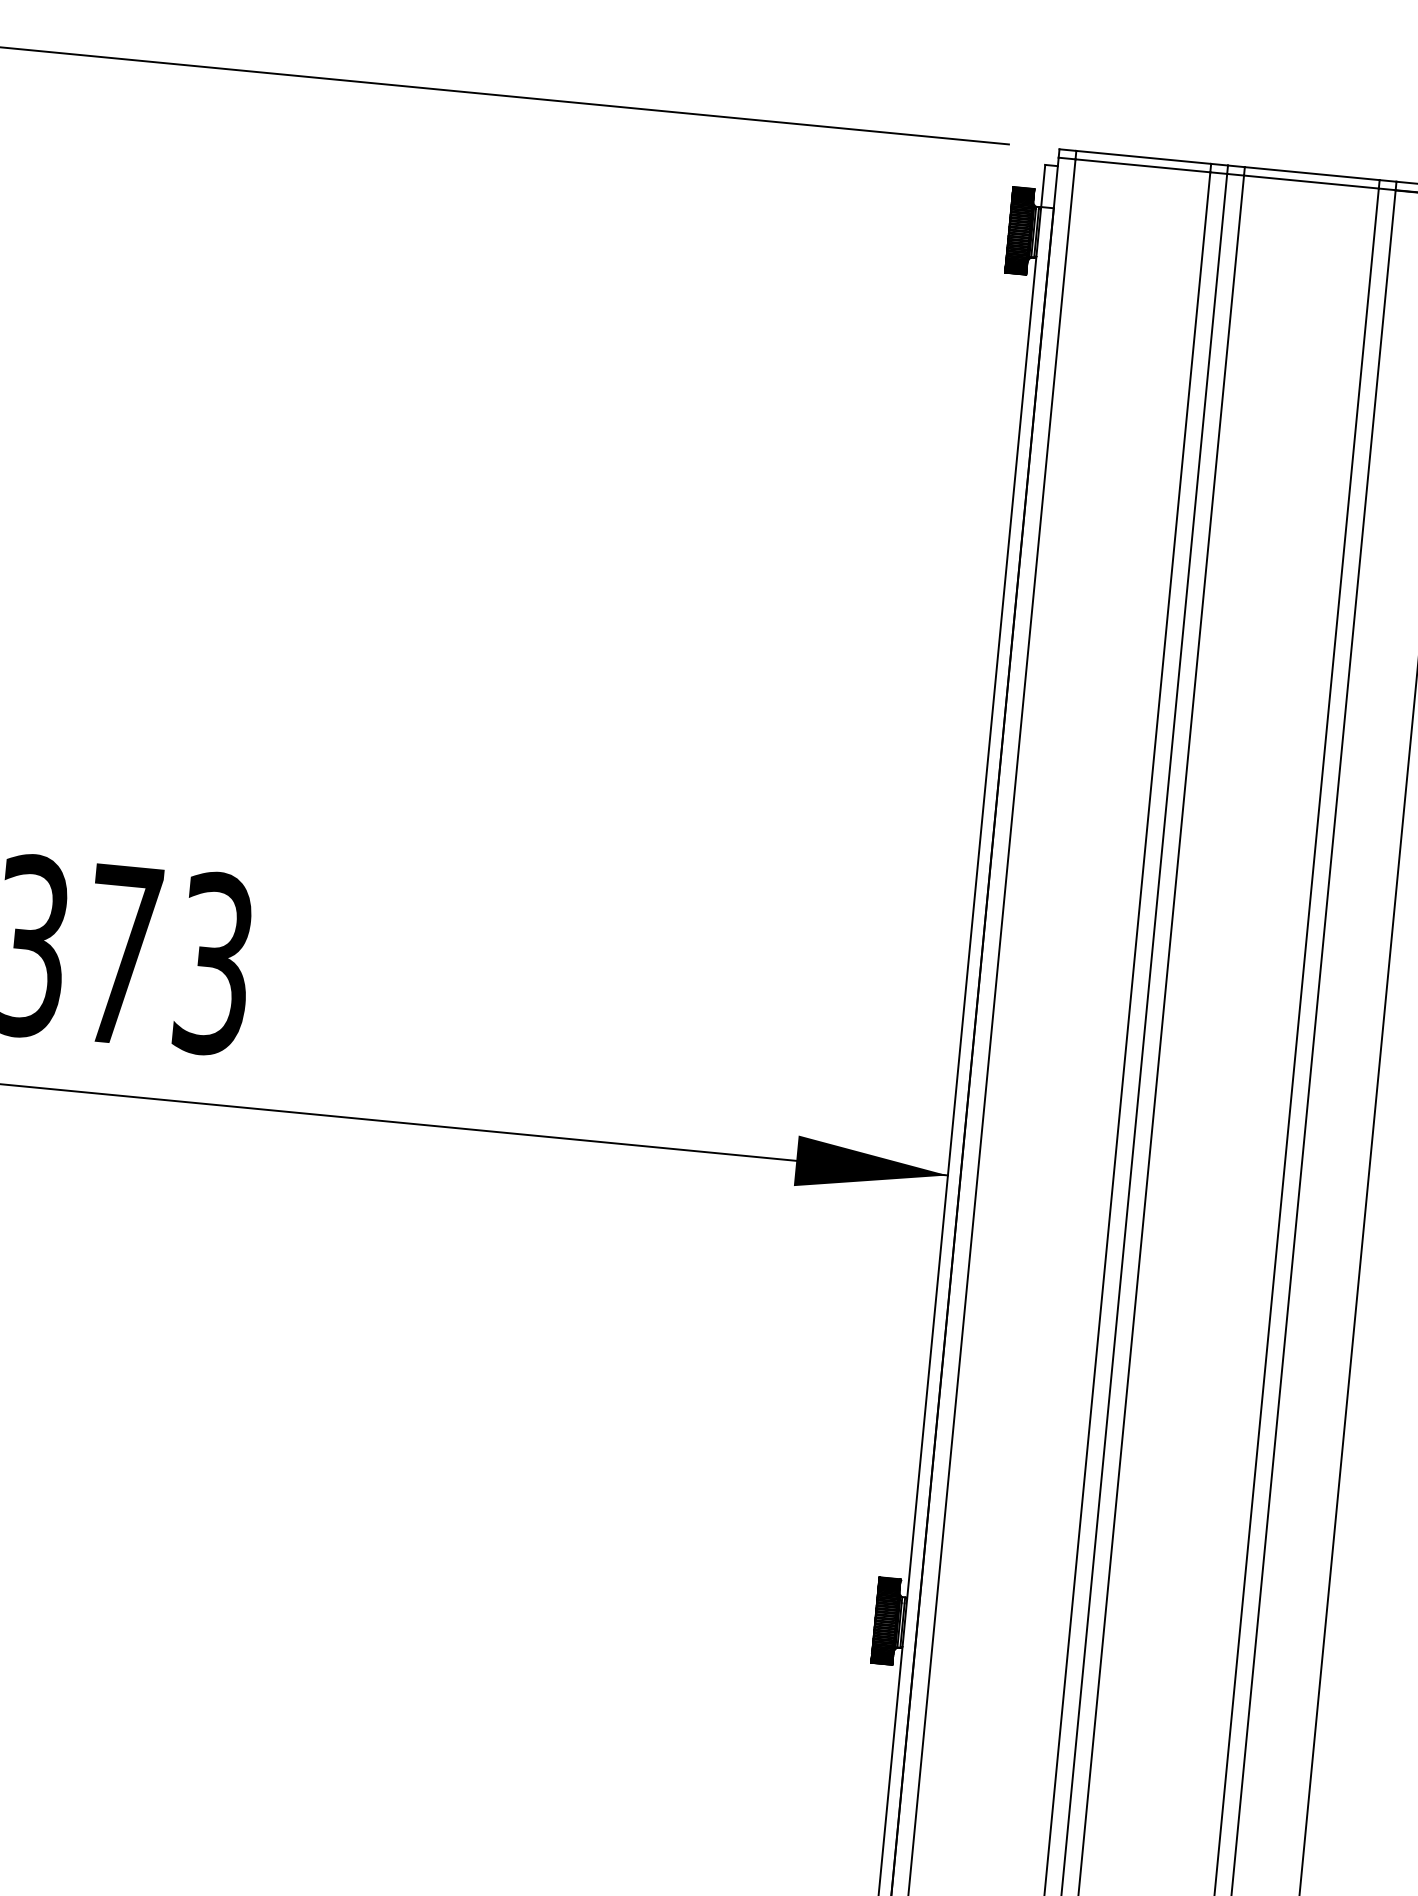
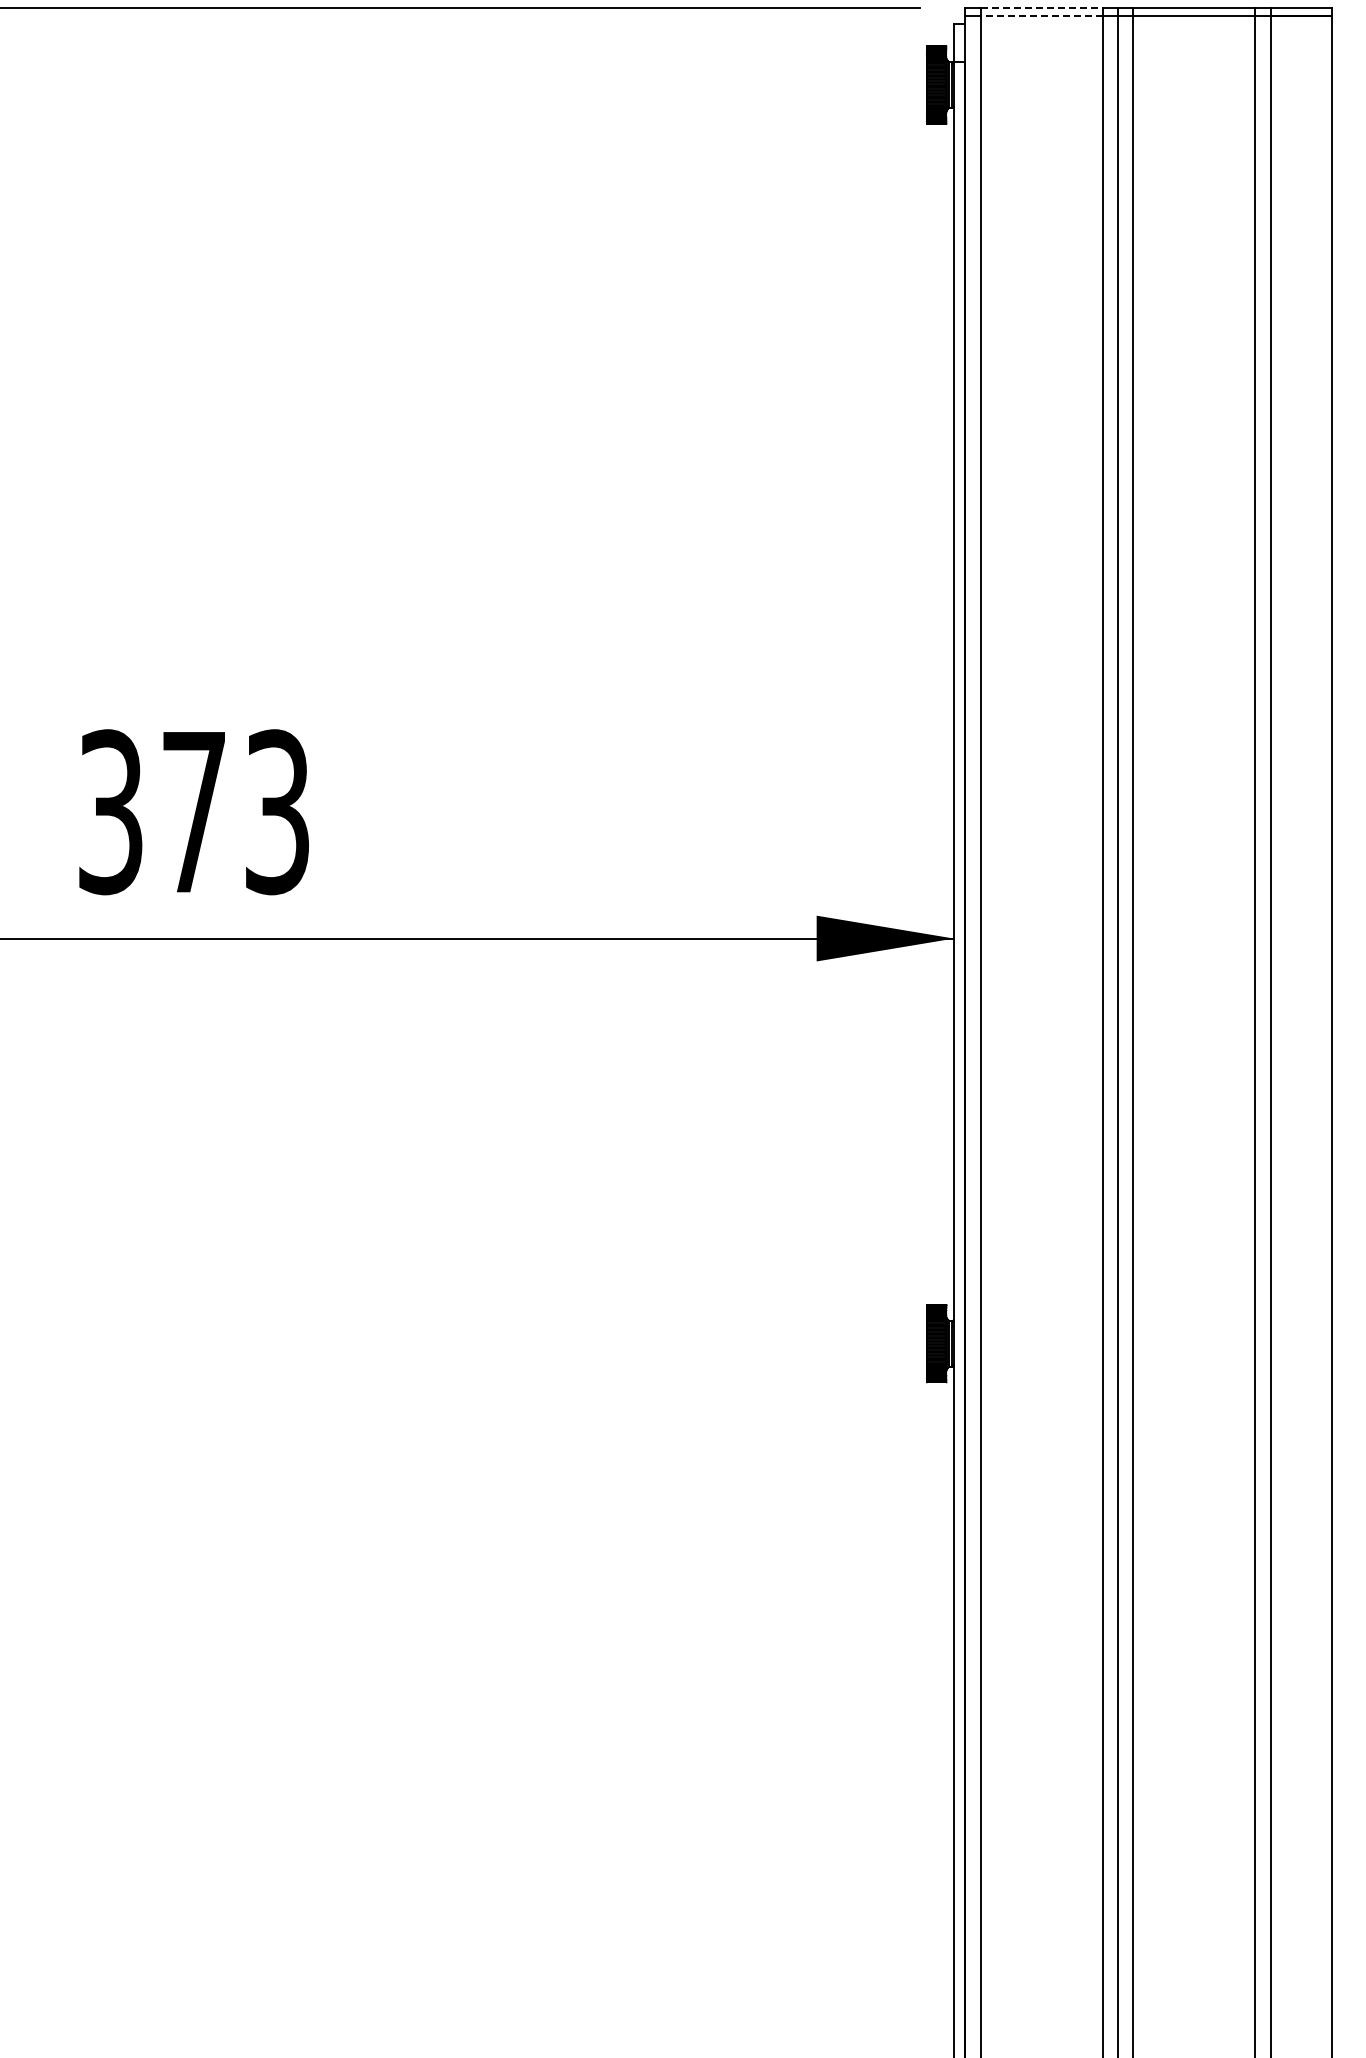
line: (1144, 157) -> (1042, 8), solid -> dashed
line: (1142, 166) -> (1041, 16), solid -> dashed

